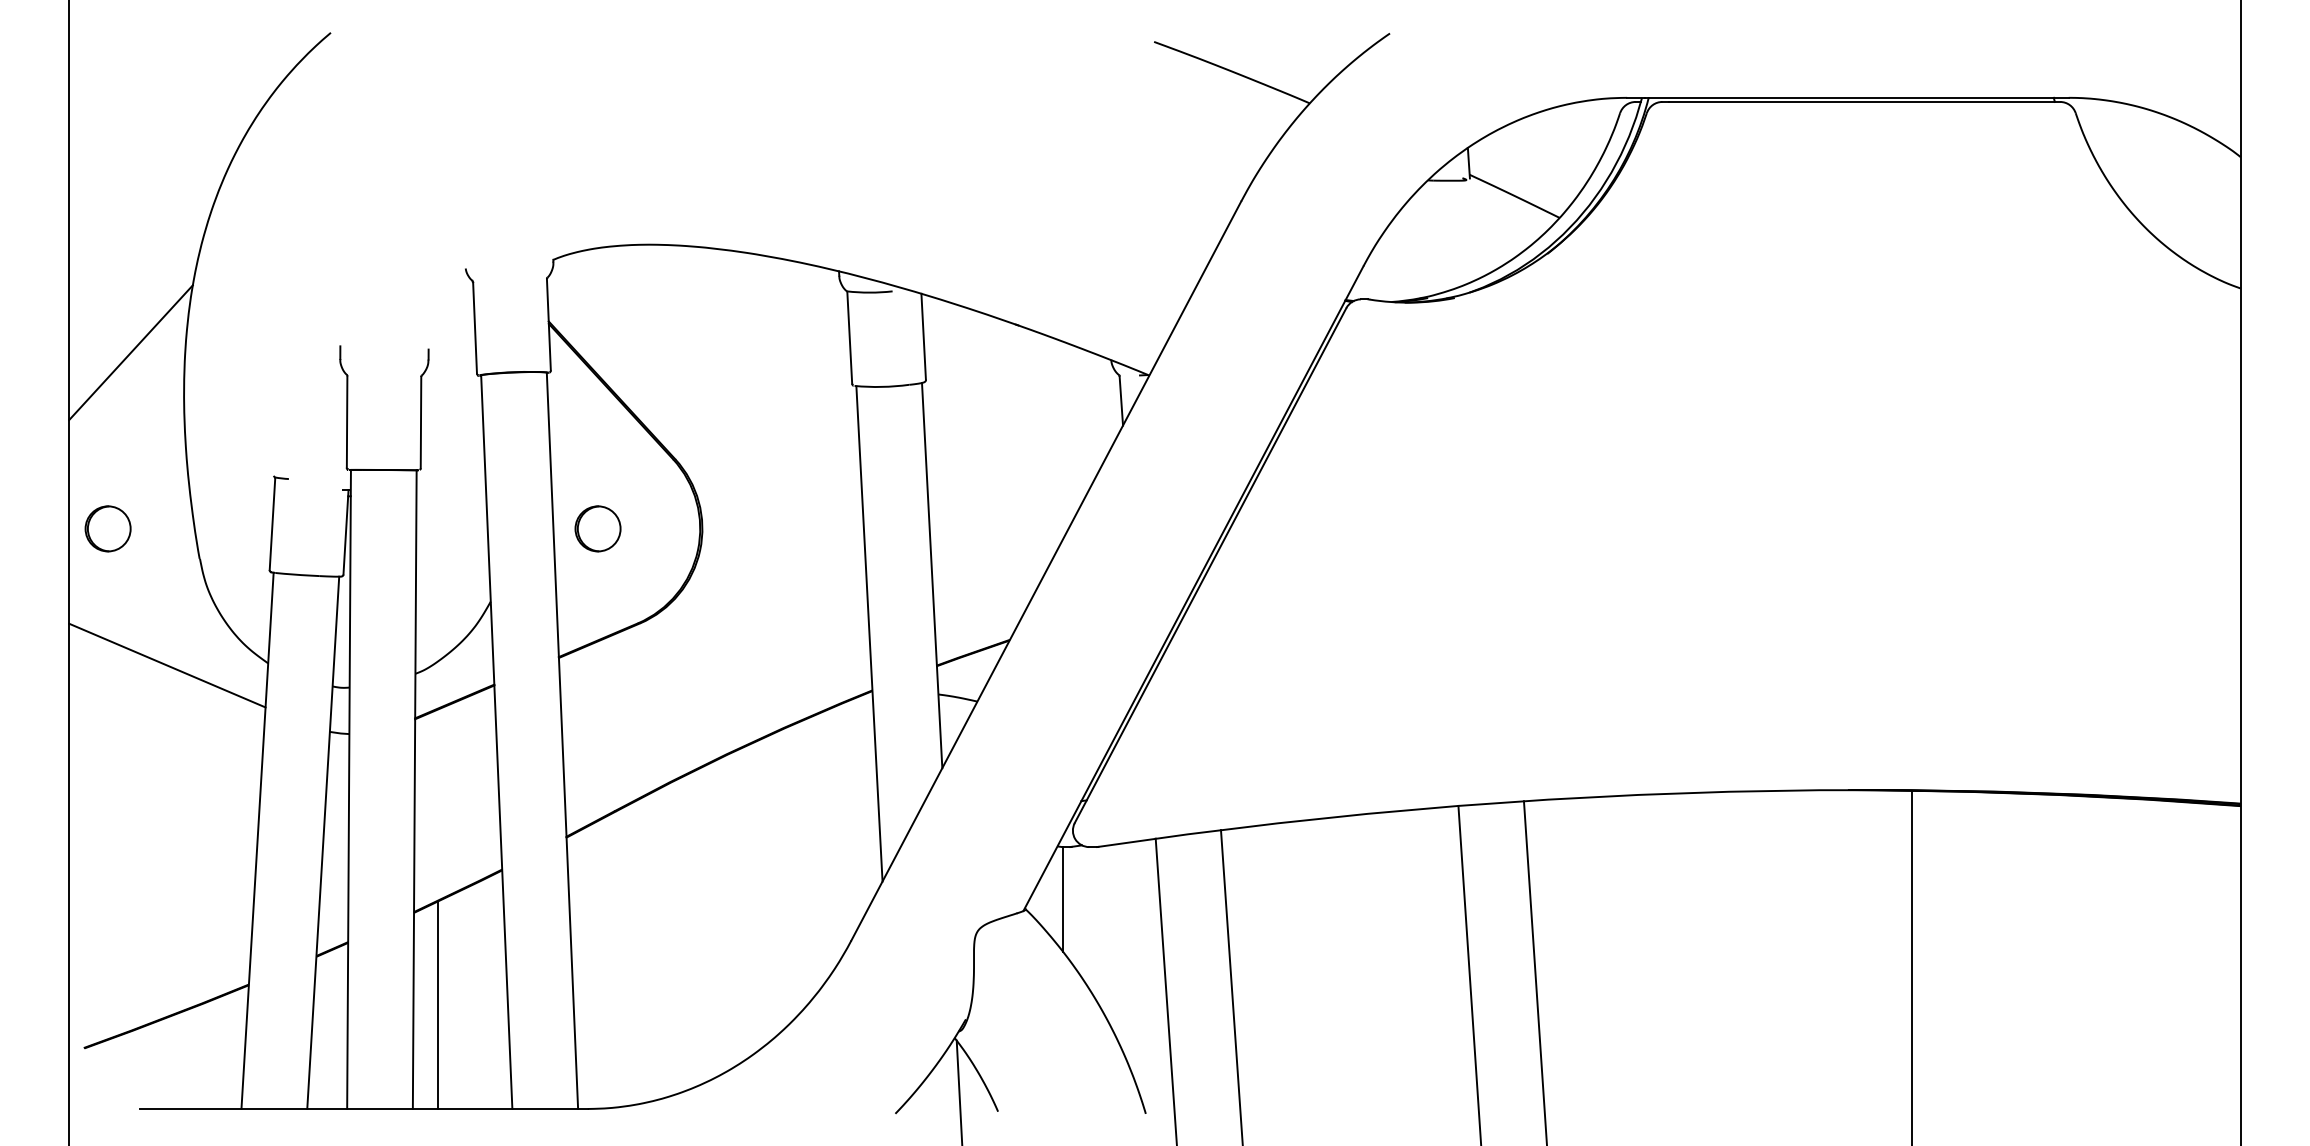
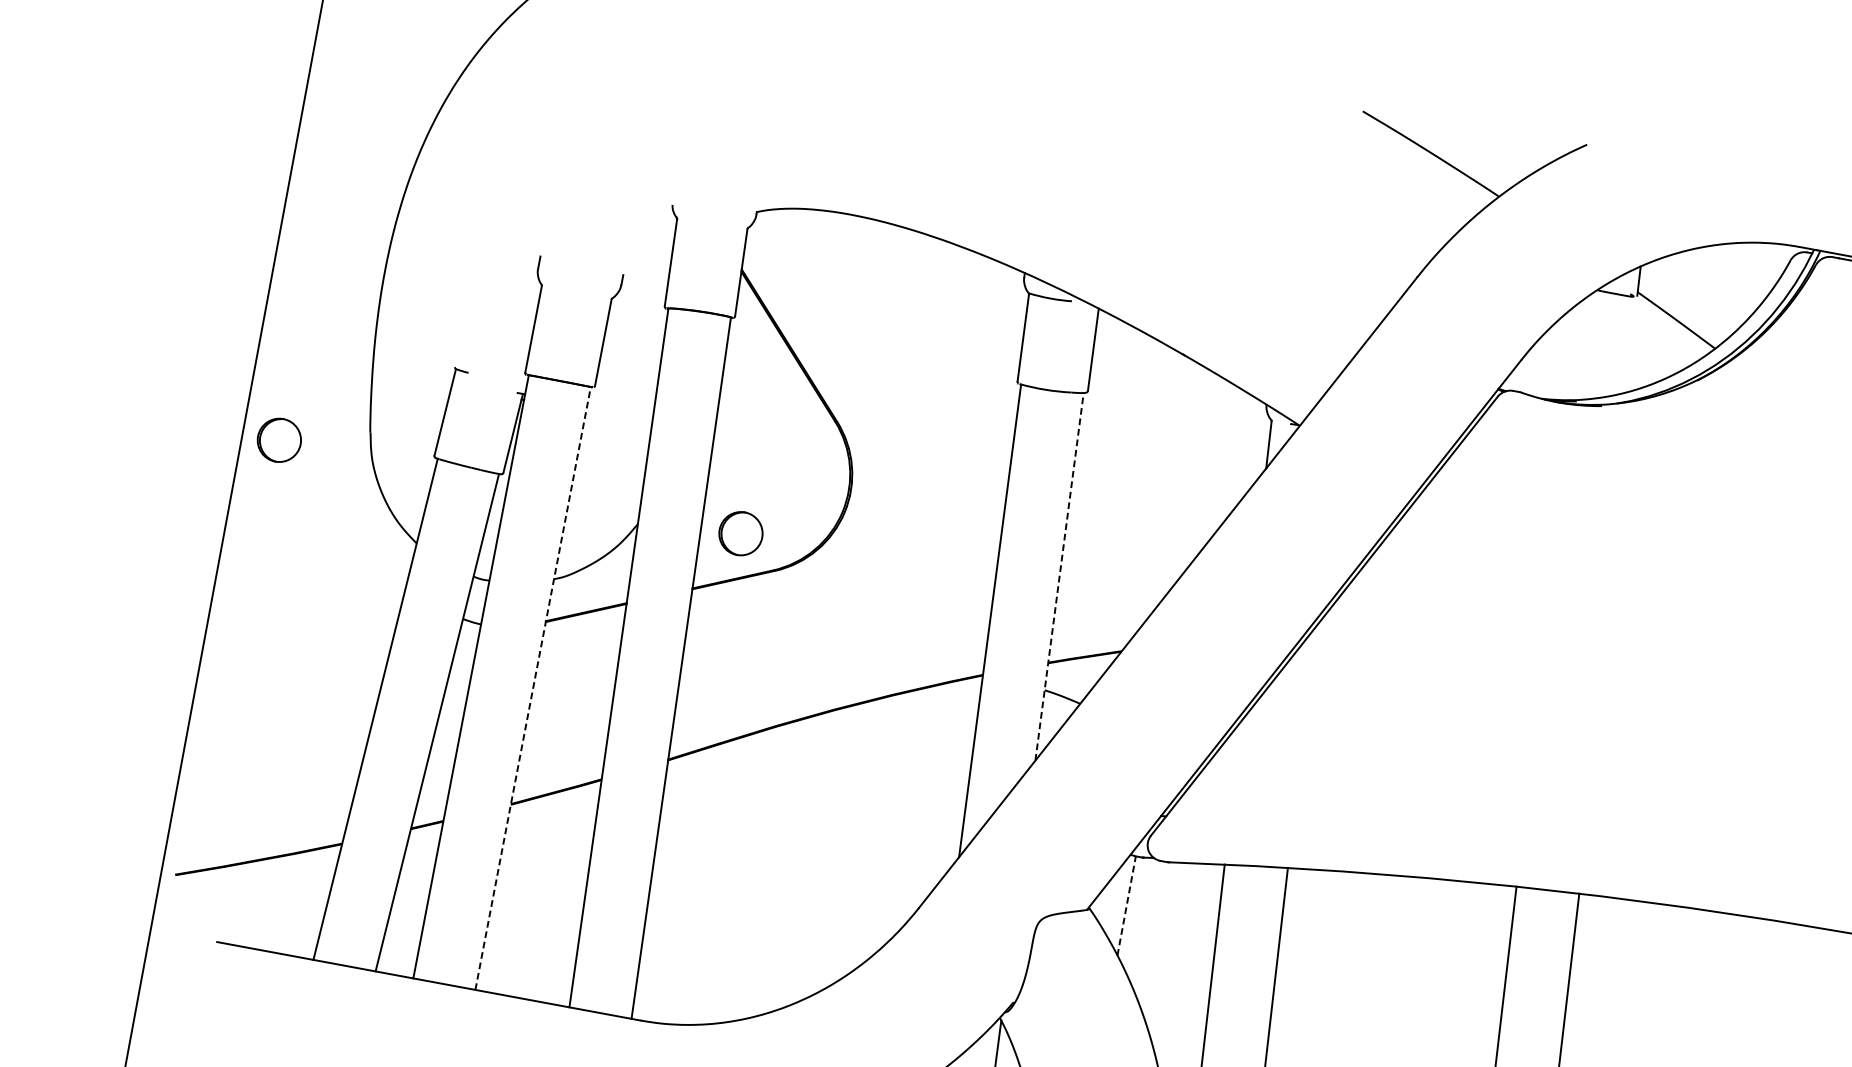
line: (130, 352) -> (341, 225), removed
part: (107, 528) -> (278, 439), moved
part: (597, 528) -> (740, 533), moved
line: (932, 575) -> (1059, 576), solid -> dashed
line: (167, 665) -> (321, 527), removed
line: (414, 789) -> (532, 688), solid -> dashed
line: (1063, 899) -> (1126, 905), solid -> dashed
line: (438, 1004) -> (517, 895), removed

